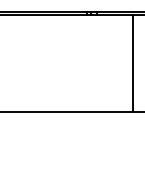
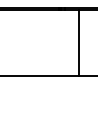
line: (132, 62) -> (78, 42), moved

